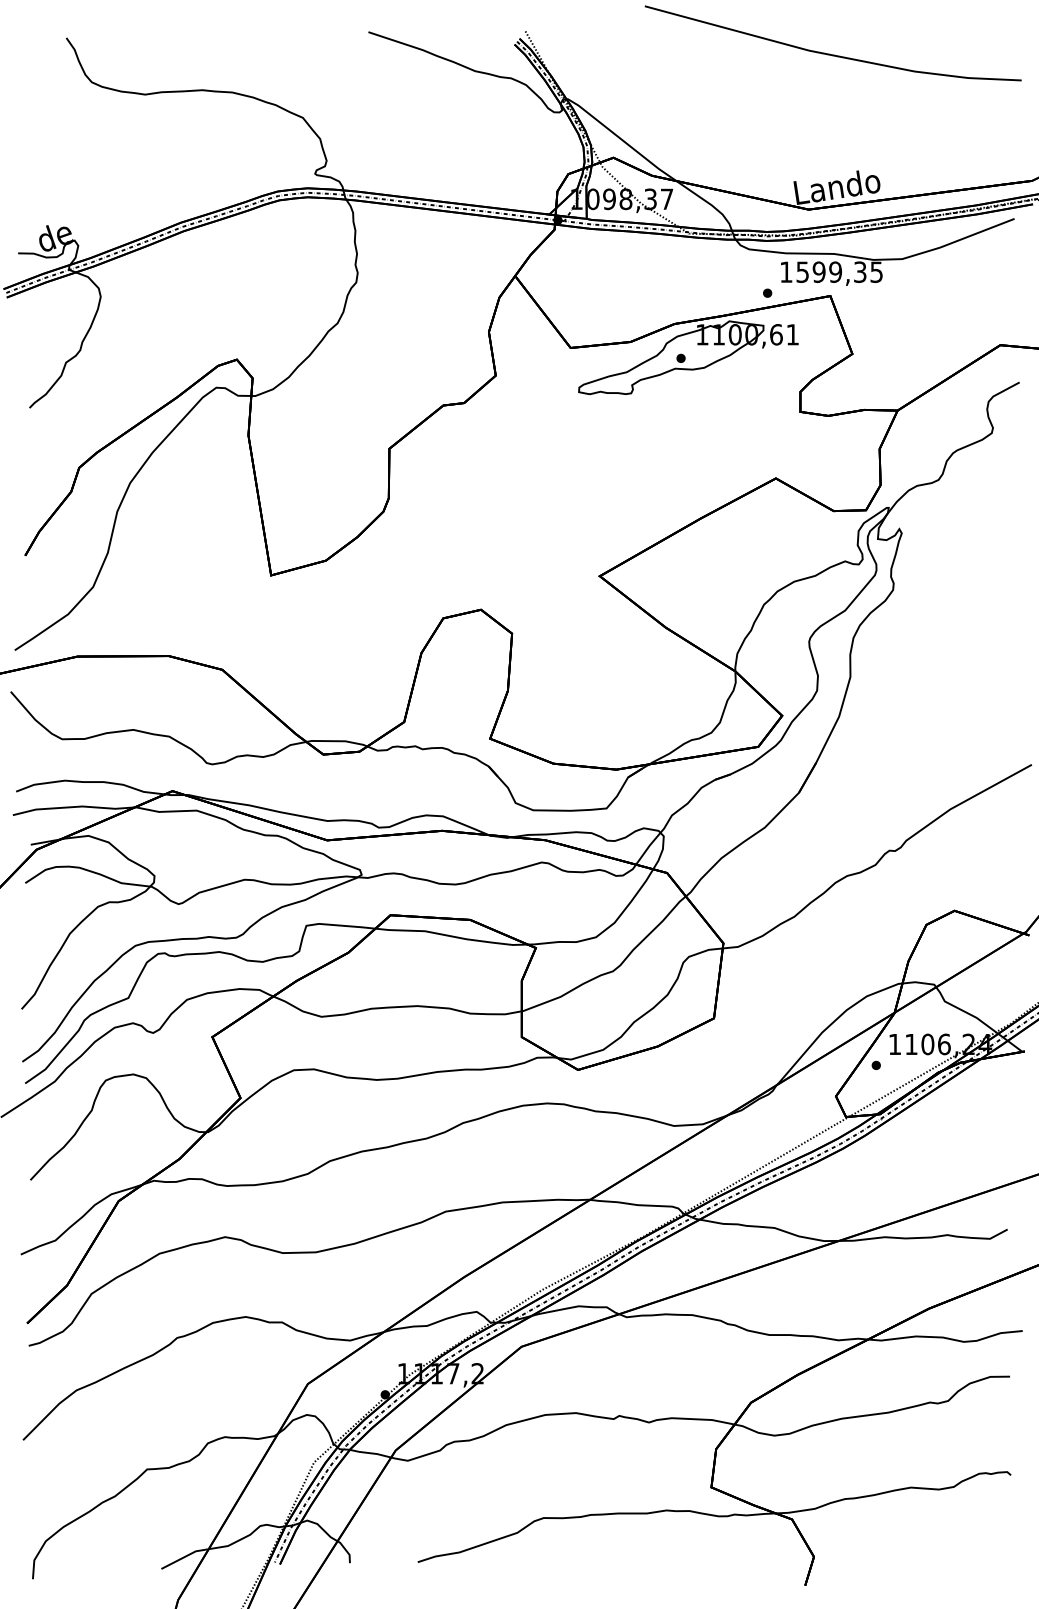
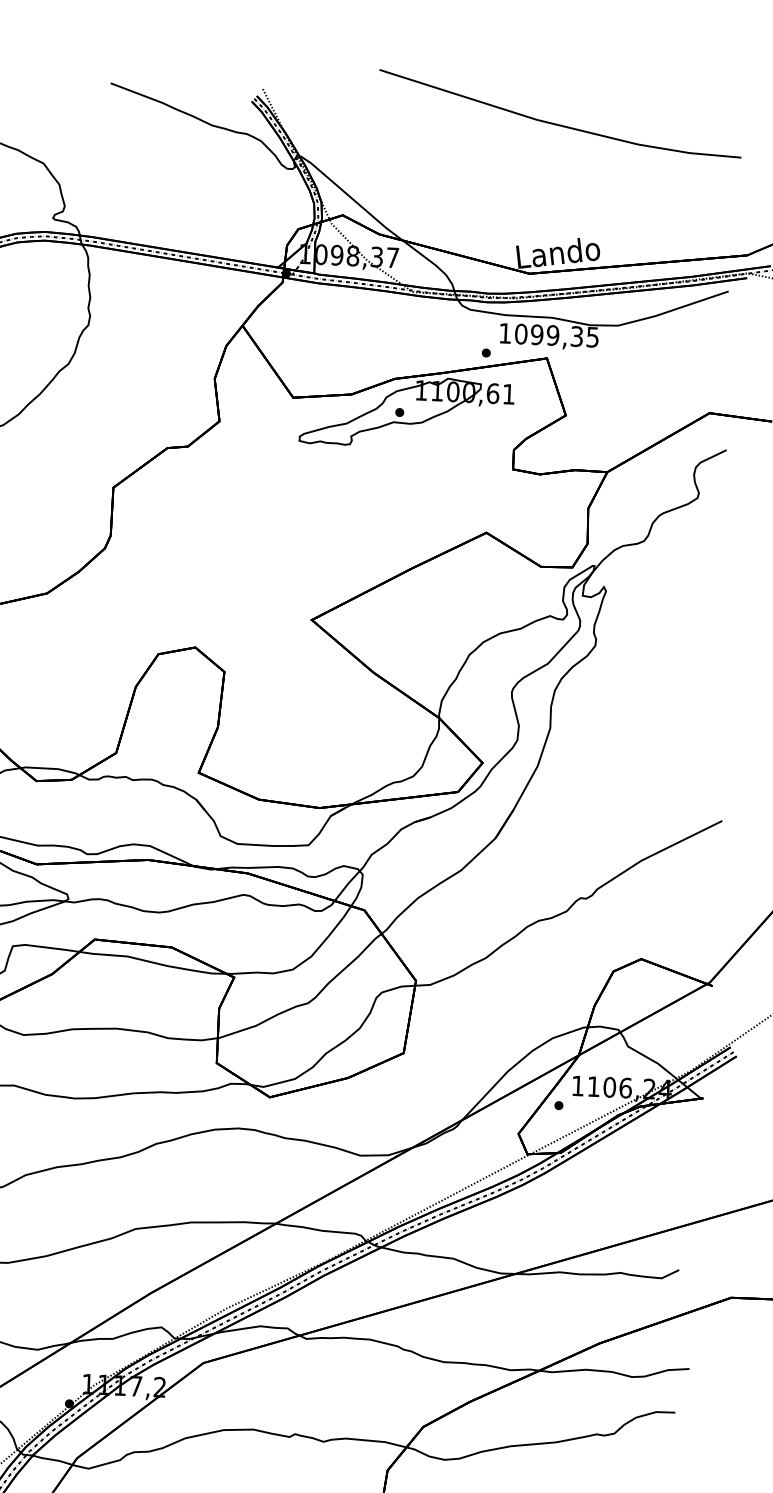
text: (802, 271) -> (521, 333), 1599,35 -> 1099,35

